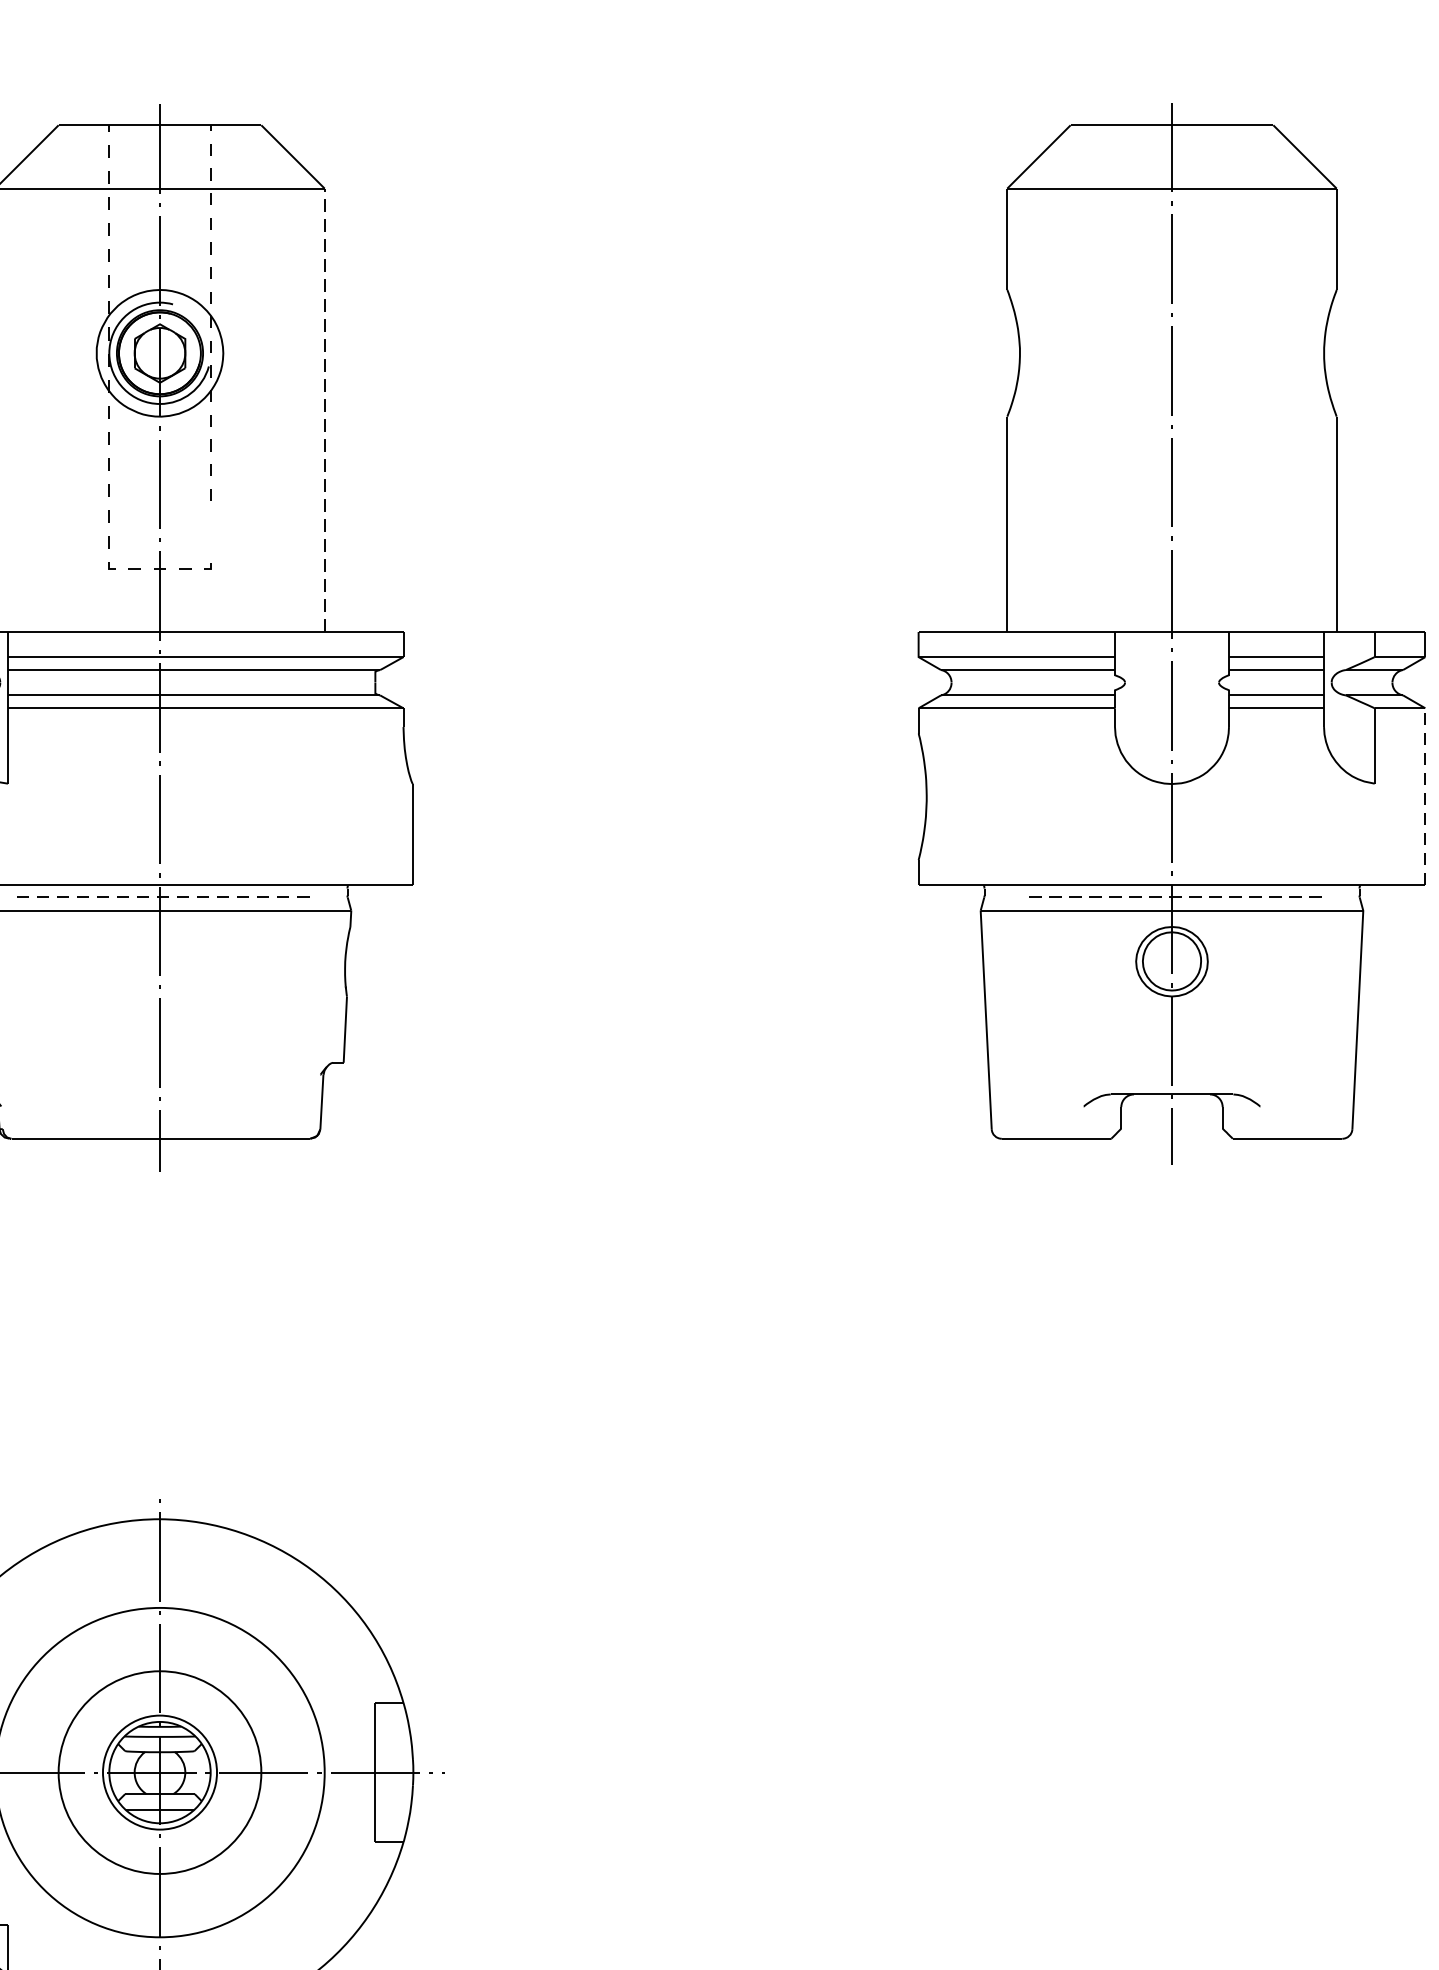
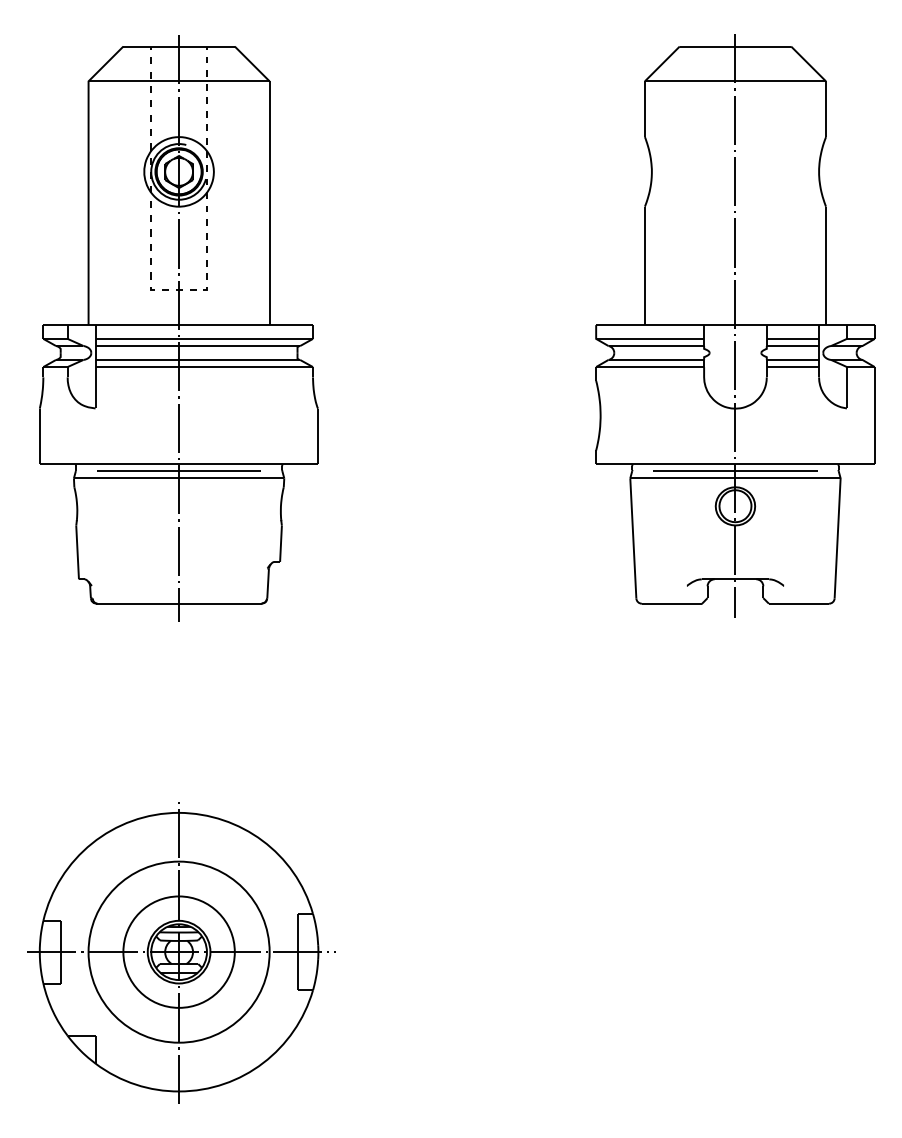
line: (324, 410) -> (269, 203), dashed -> solid
line: (209, 525) -> (206, 266), added
line: (1424, 796) -> (874, 415), dashed -> solid
line: (158, 896) -> (178, 470), dashed -> solid
line: (1172, 896) -> (735, 470), dashed -> solid

